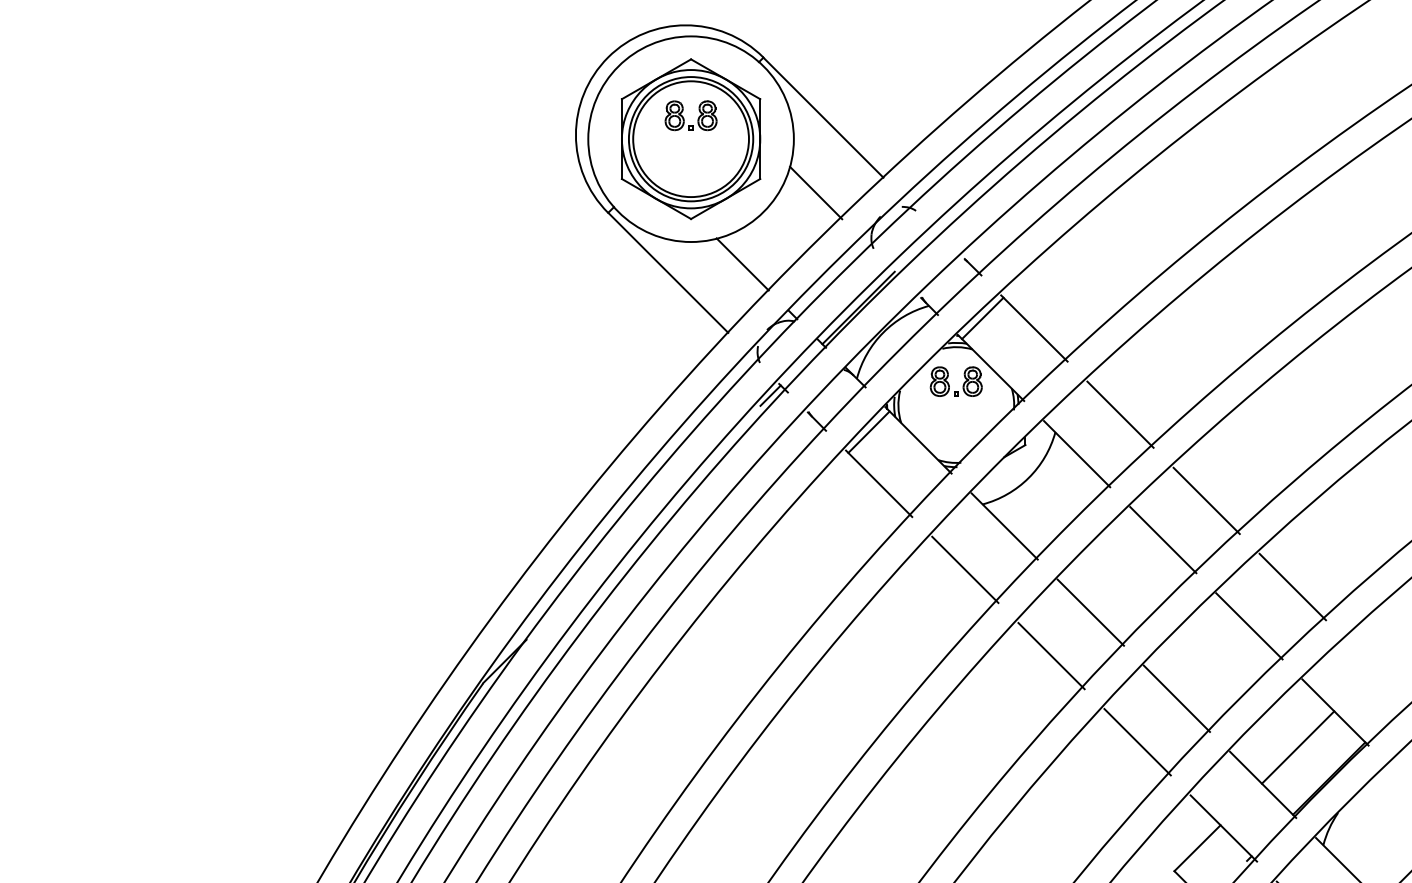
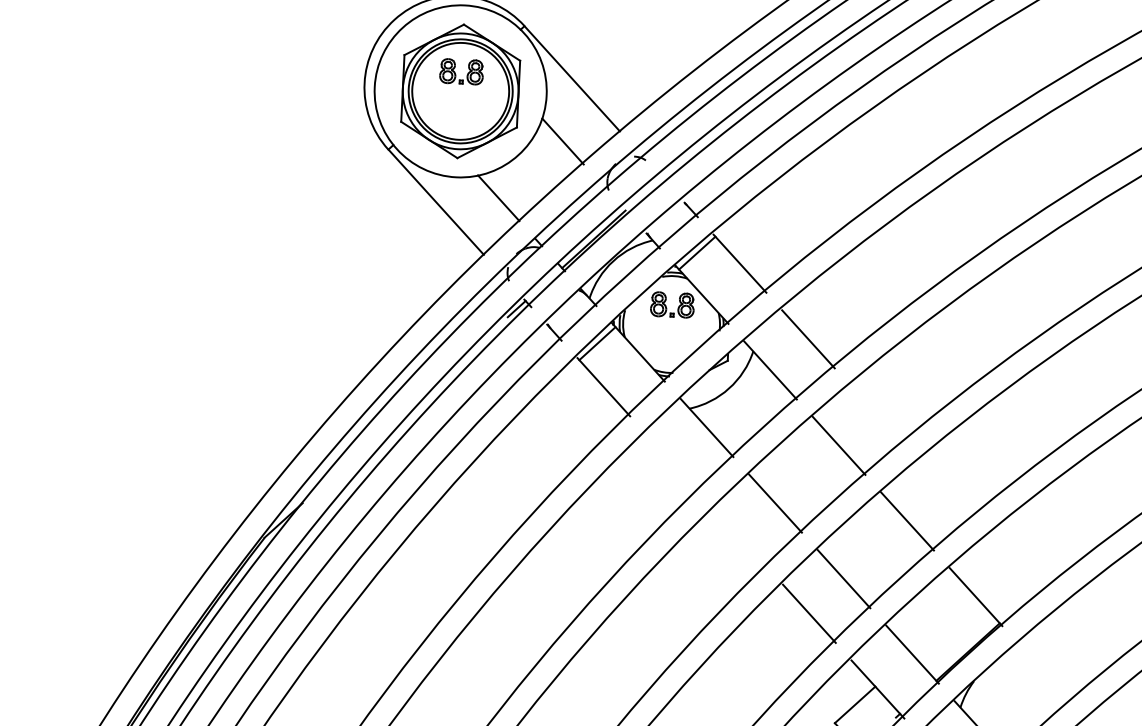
line: (1206, 500) -> (876, 414), removed
line: (965, 569) -> (672, 462), removed
line: (1292, 586) -> (945, 489), removed
line: (1051, 656) -> (740, 538), removed
line: (1297, 747) -> (942, 624), removed

